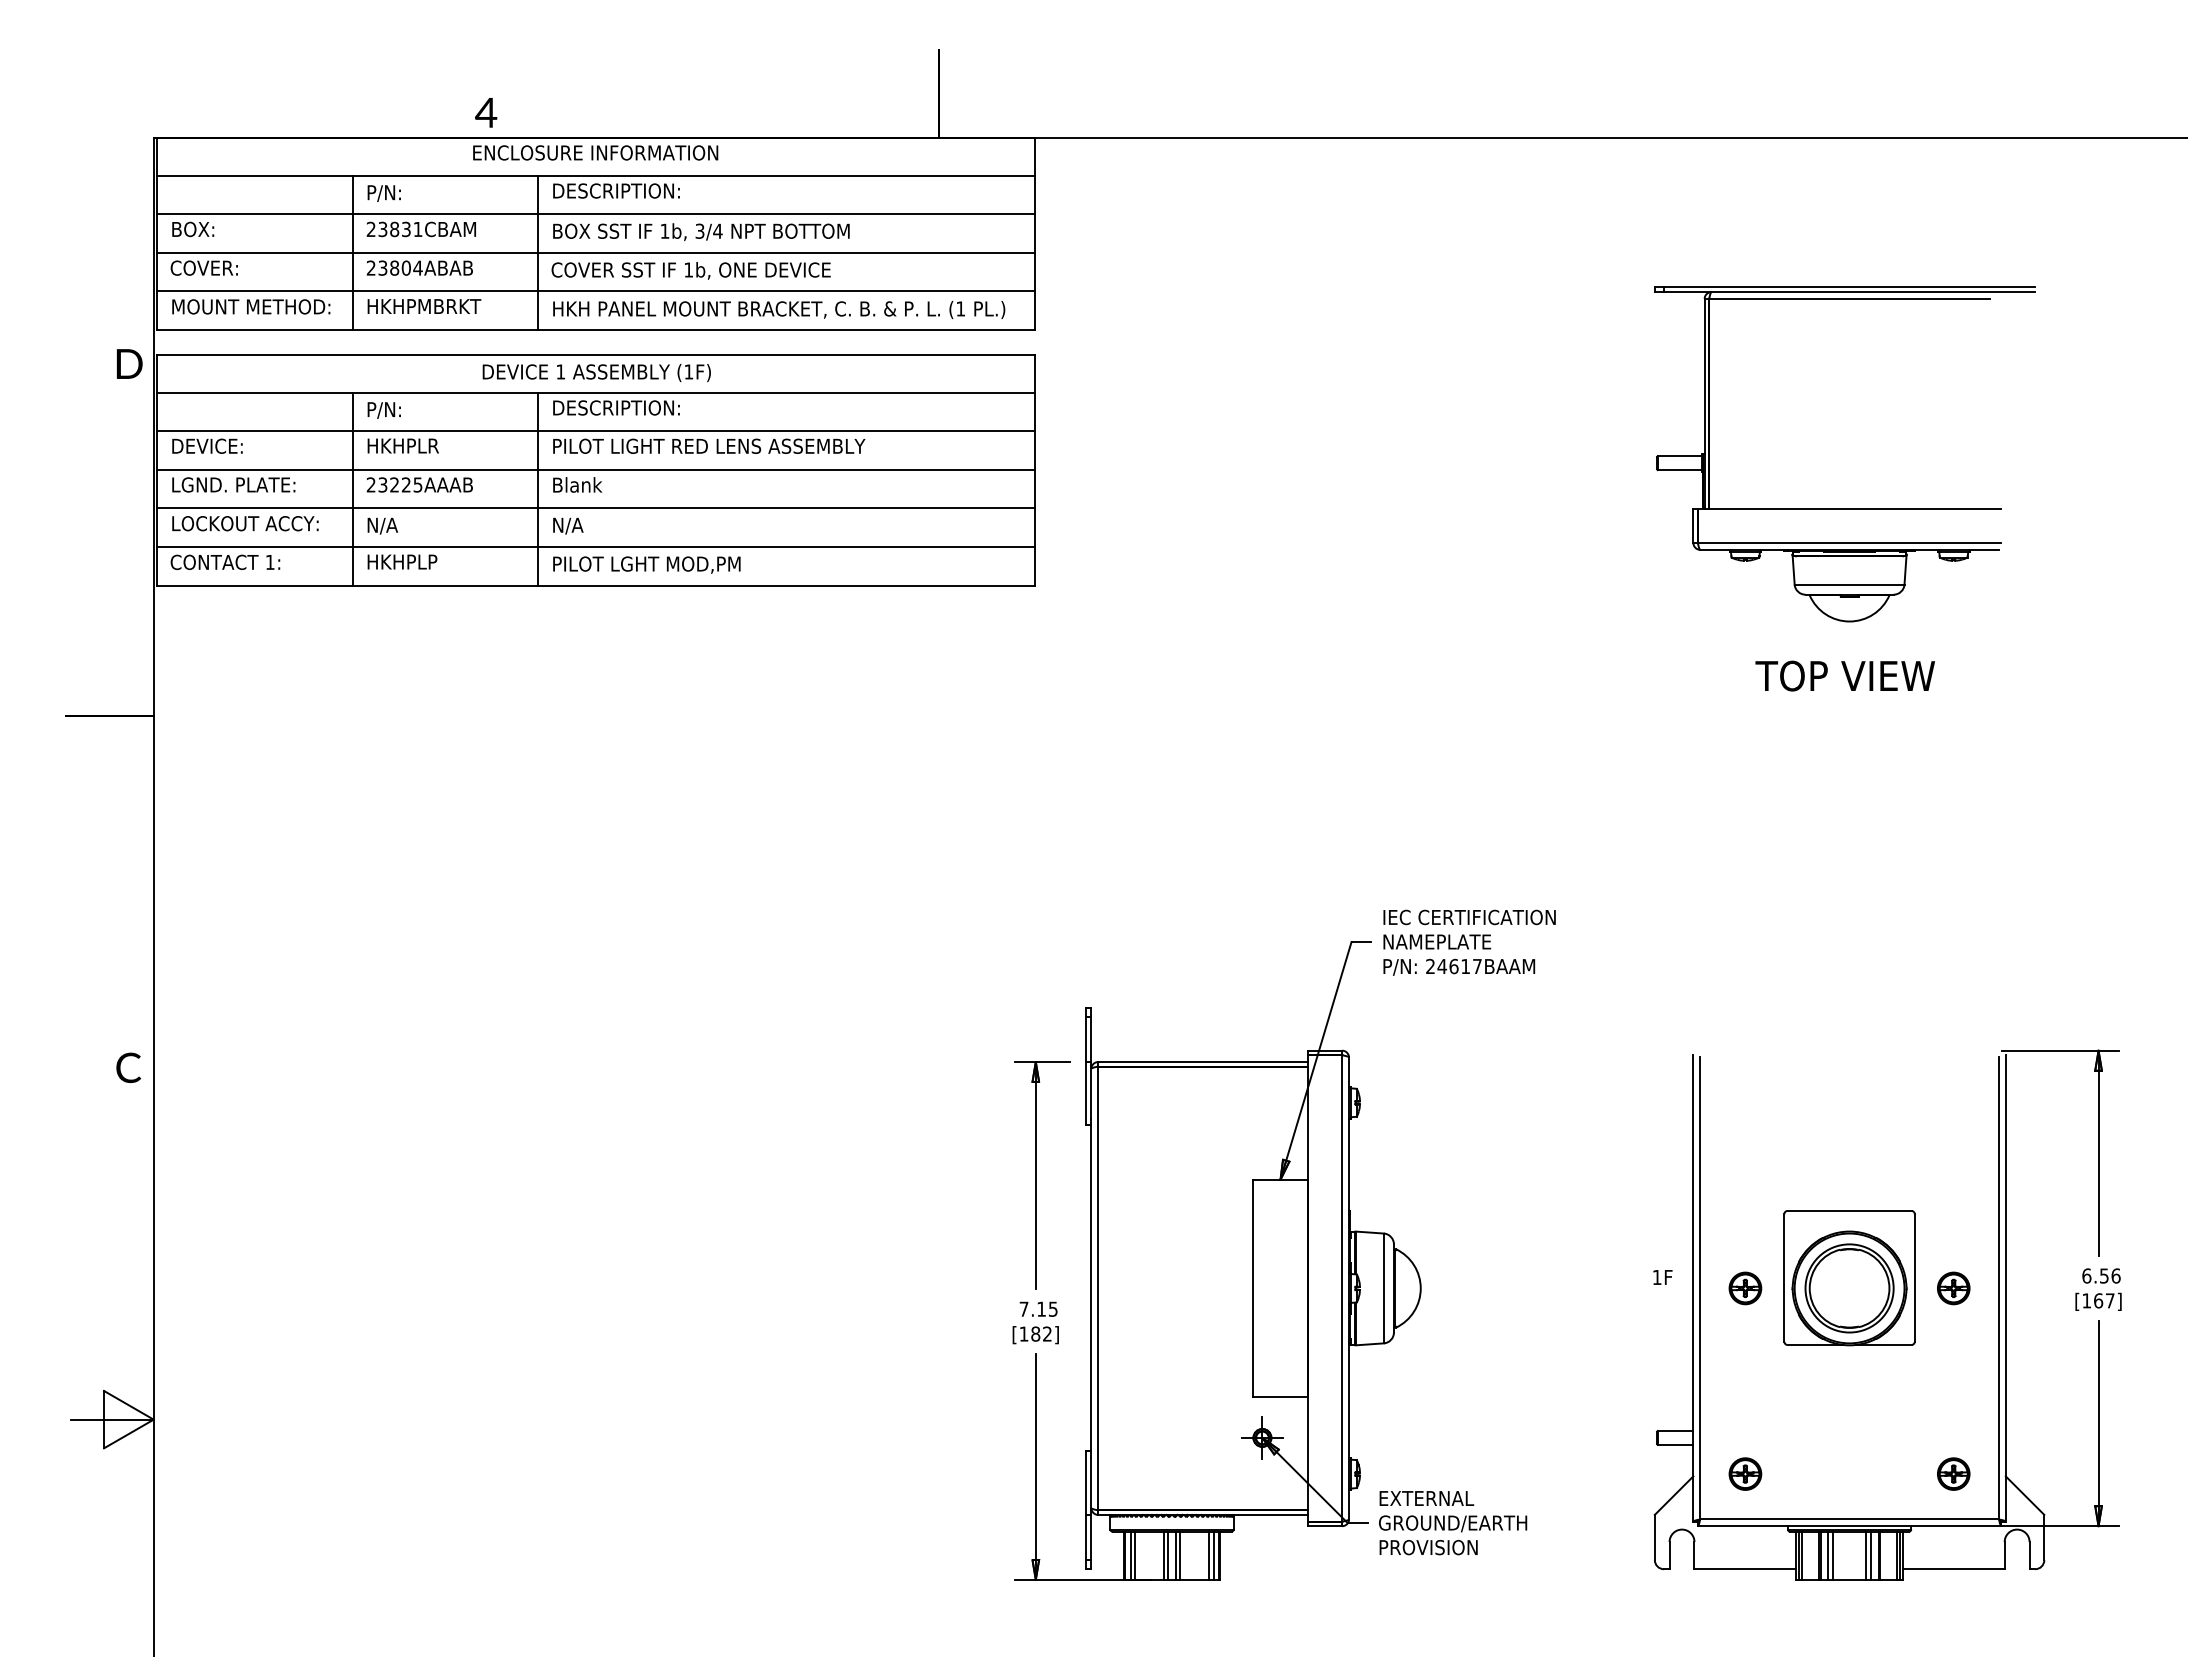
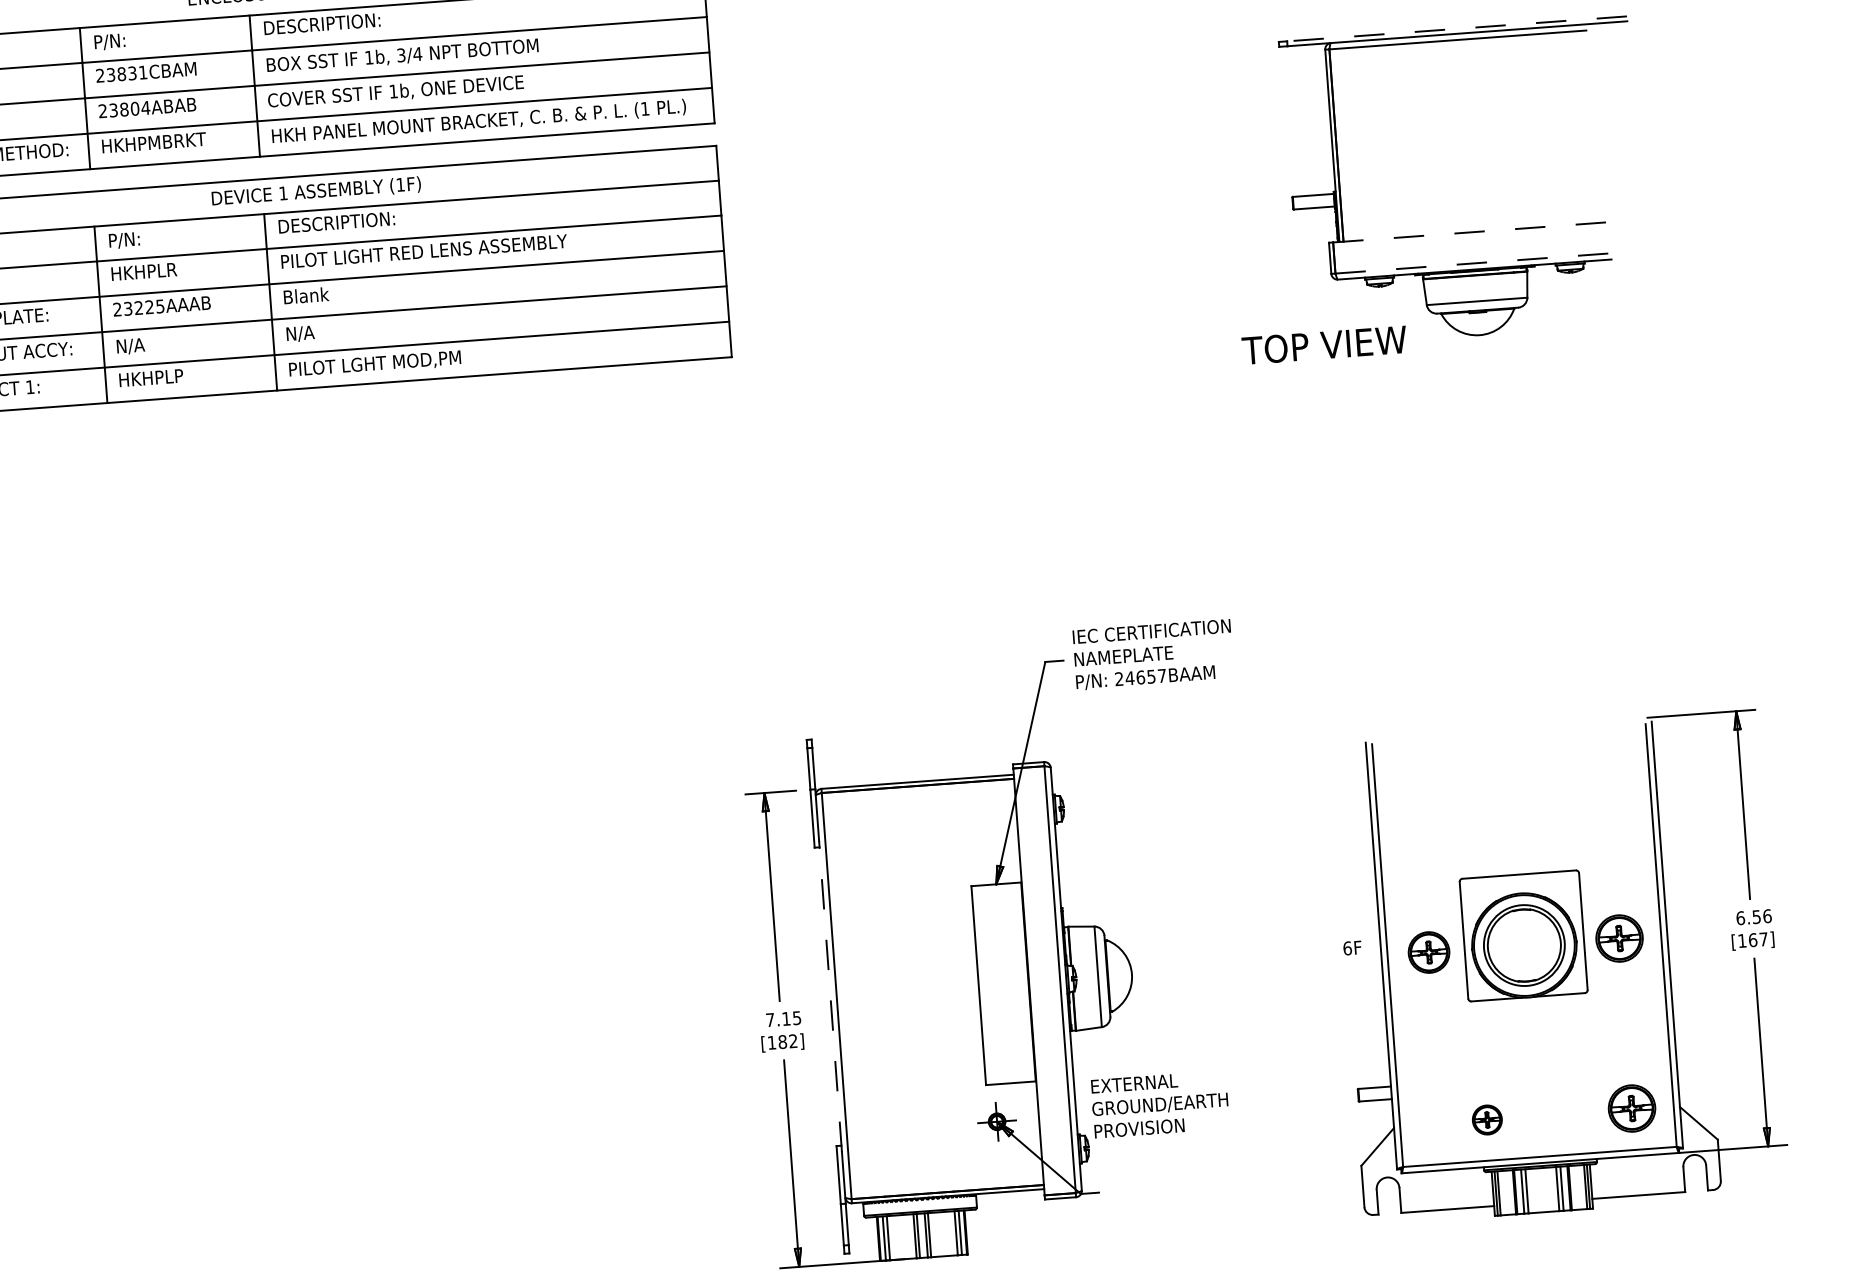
line: (1849, 286) -> (1456, 28), solid -> dashed
line: (1849, 509) -> (1471, 232), solid -> dashed
line: (1849, 543) -> (1474, 263), solid -> dashed
text: (1844, 675) -> (1323, 344), moved
text: (1465, 966) -> (1151, 676), 24617BAAM -> 24657BAAM
text: (1656, 1277) -> (1346, 948), 1F -> 6F
line: (1091, 1288) -> (830, 996), solid -> dashed
part: (1745, 1288) -> (1429, 952), size x1.4
part: (1953, 1288) -> (1619, 938), size x1.6
part: (1745, 1473) -> (1487, 1119), moved
part: (1953, 1473) -> (1631, 1107), size x1.6
text: (1453, 1523) -> (1160, 1104), moved

